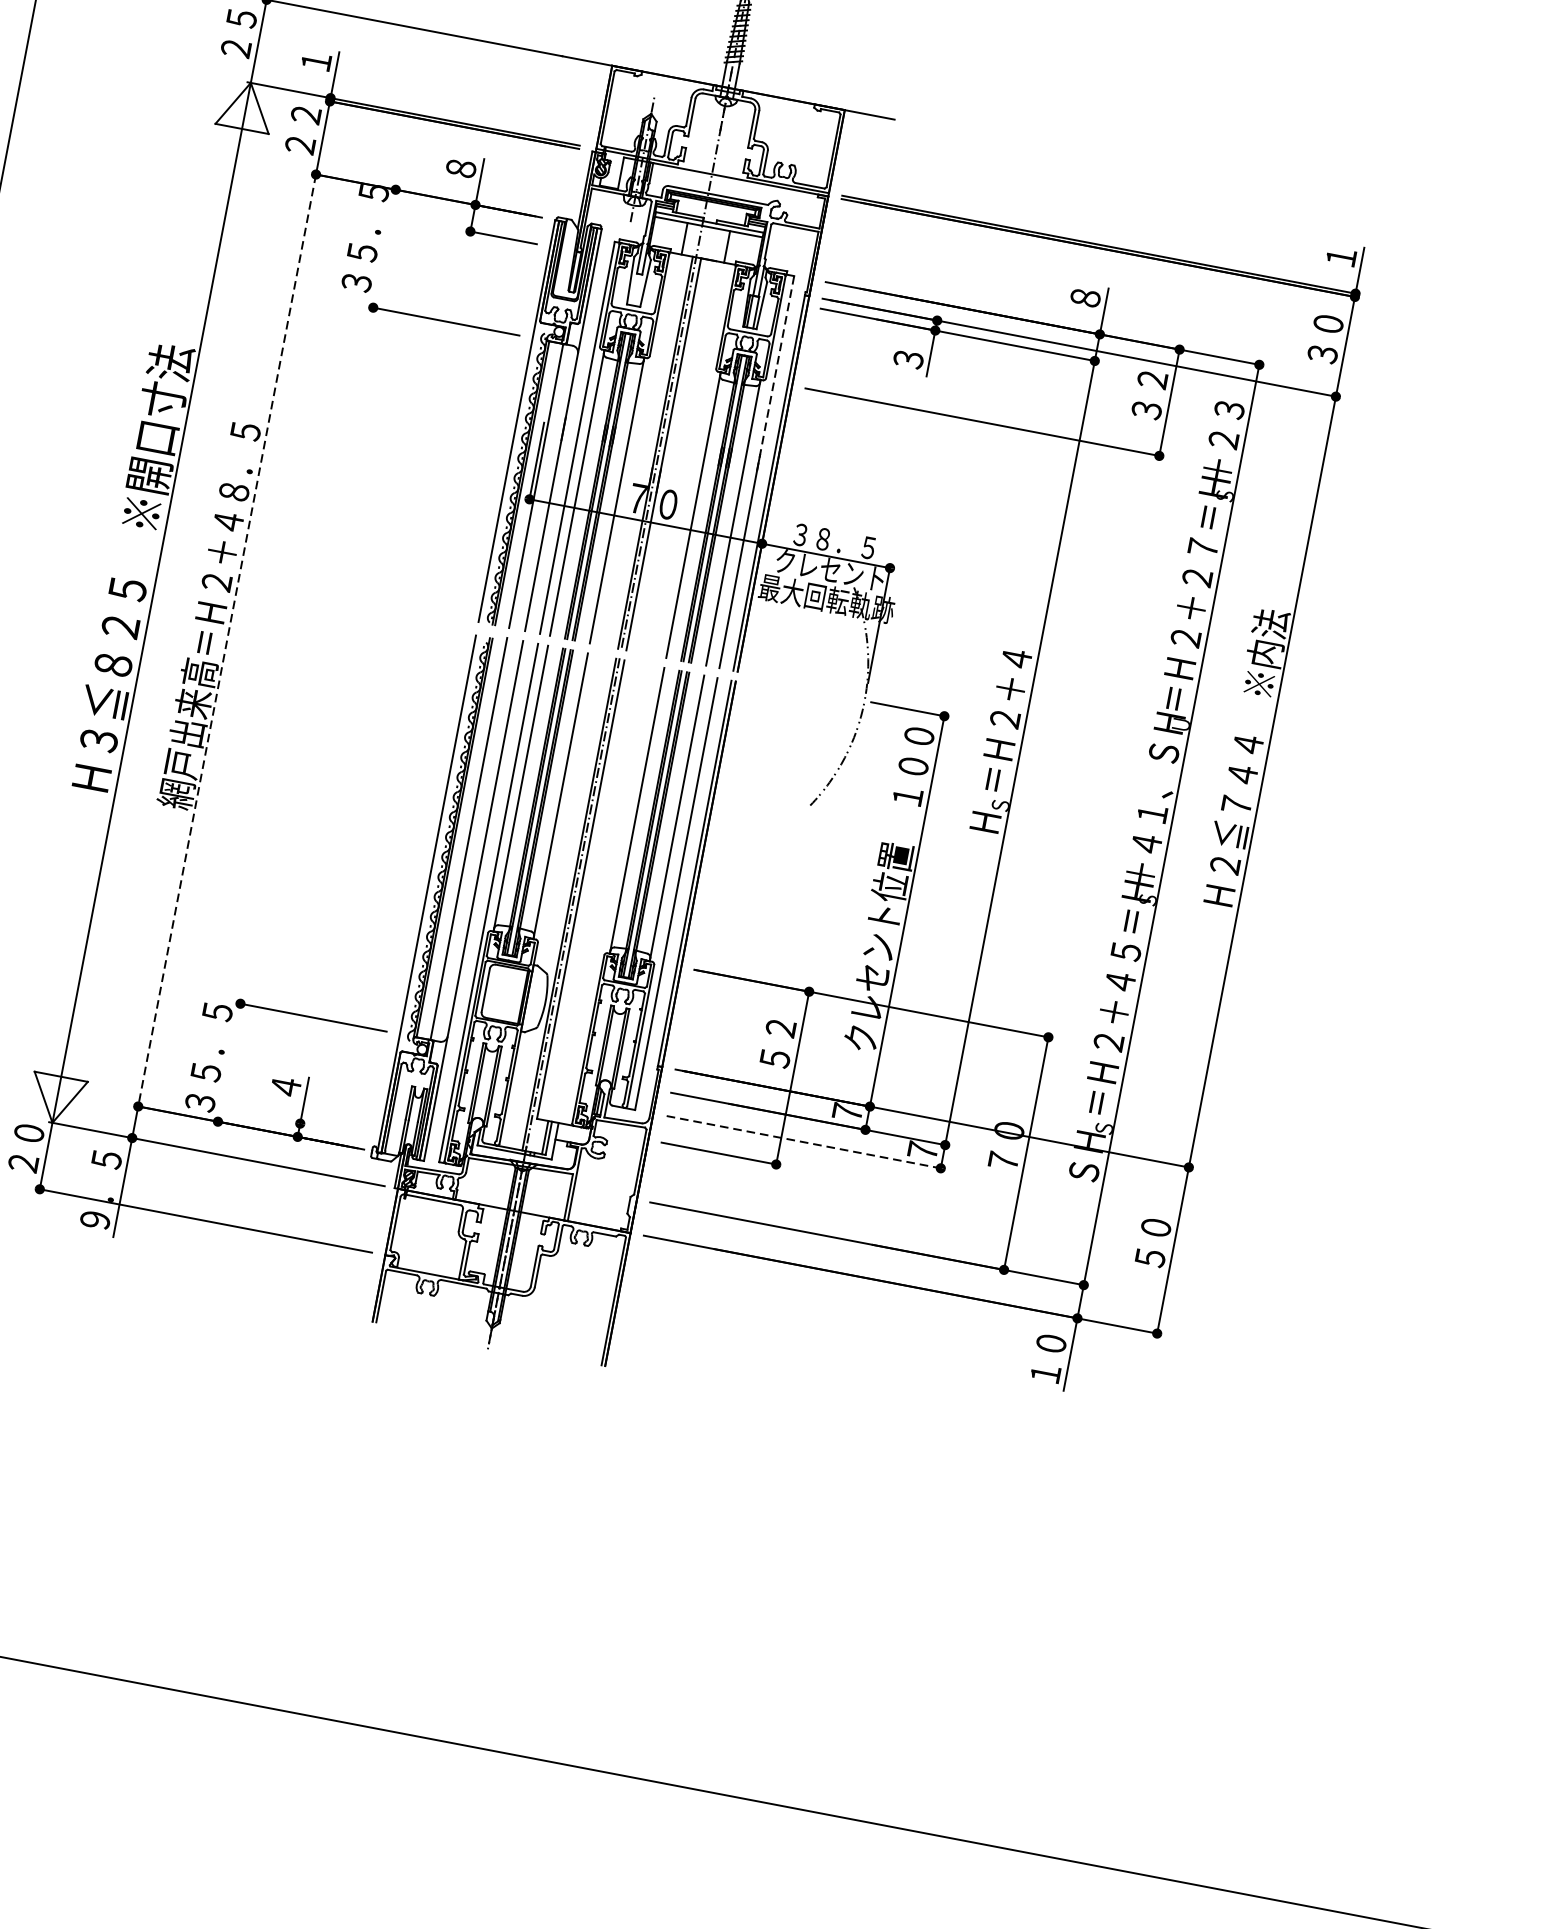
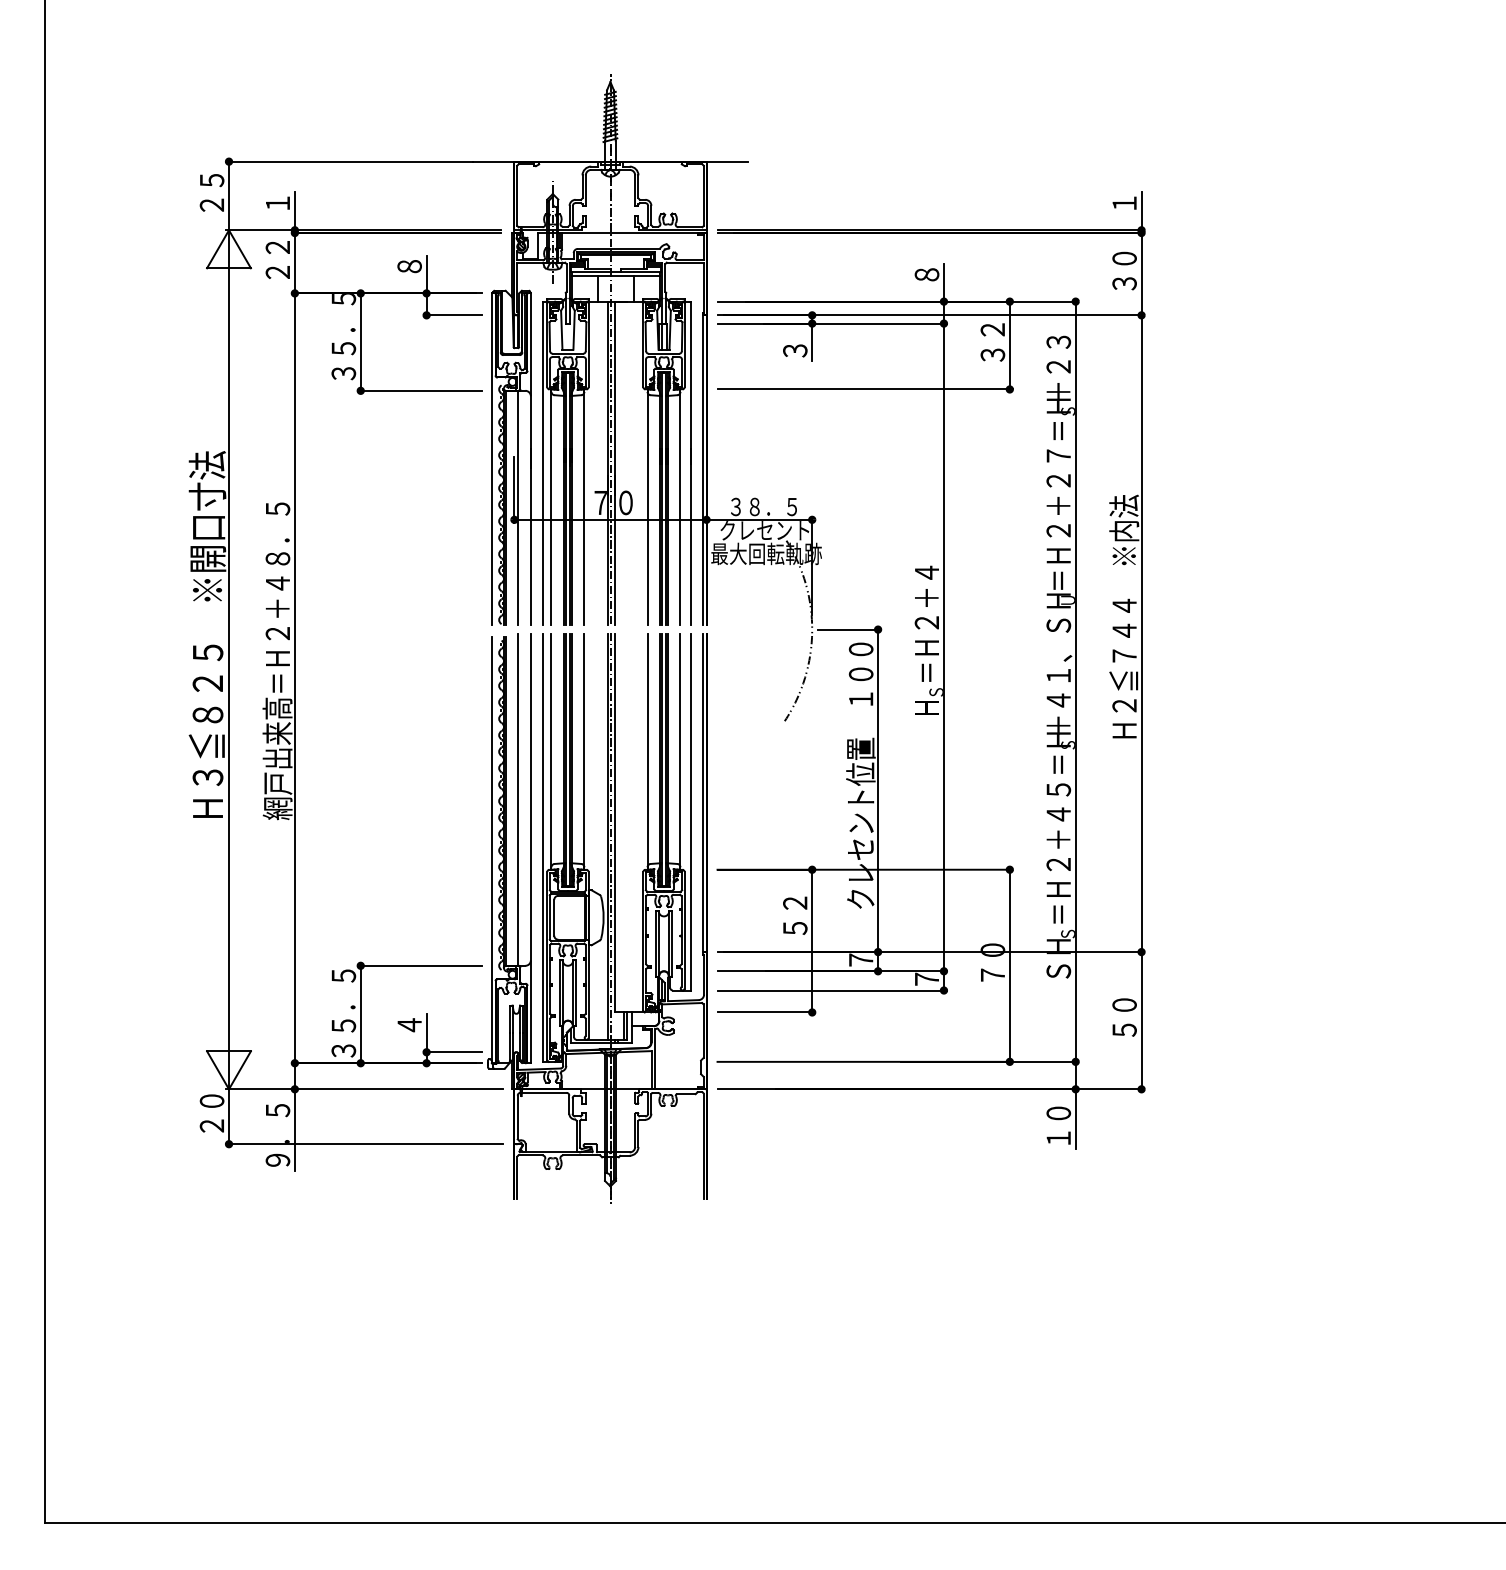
line: (384, 247) -> (360, 341), added
line: (775, 375) -> (691, 383), dashed -> solid
line: (226, 640) -> (294, 678), dashed -> solid
line: (228, 1062) -> (360, 1014), added
line: (331, 1129) -> (452, 1052), added
line: (805, 1142) -> (832, 990), dashed -> solid

